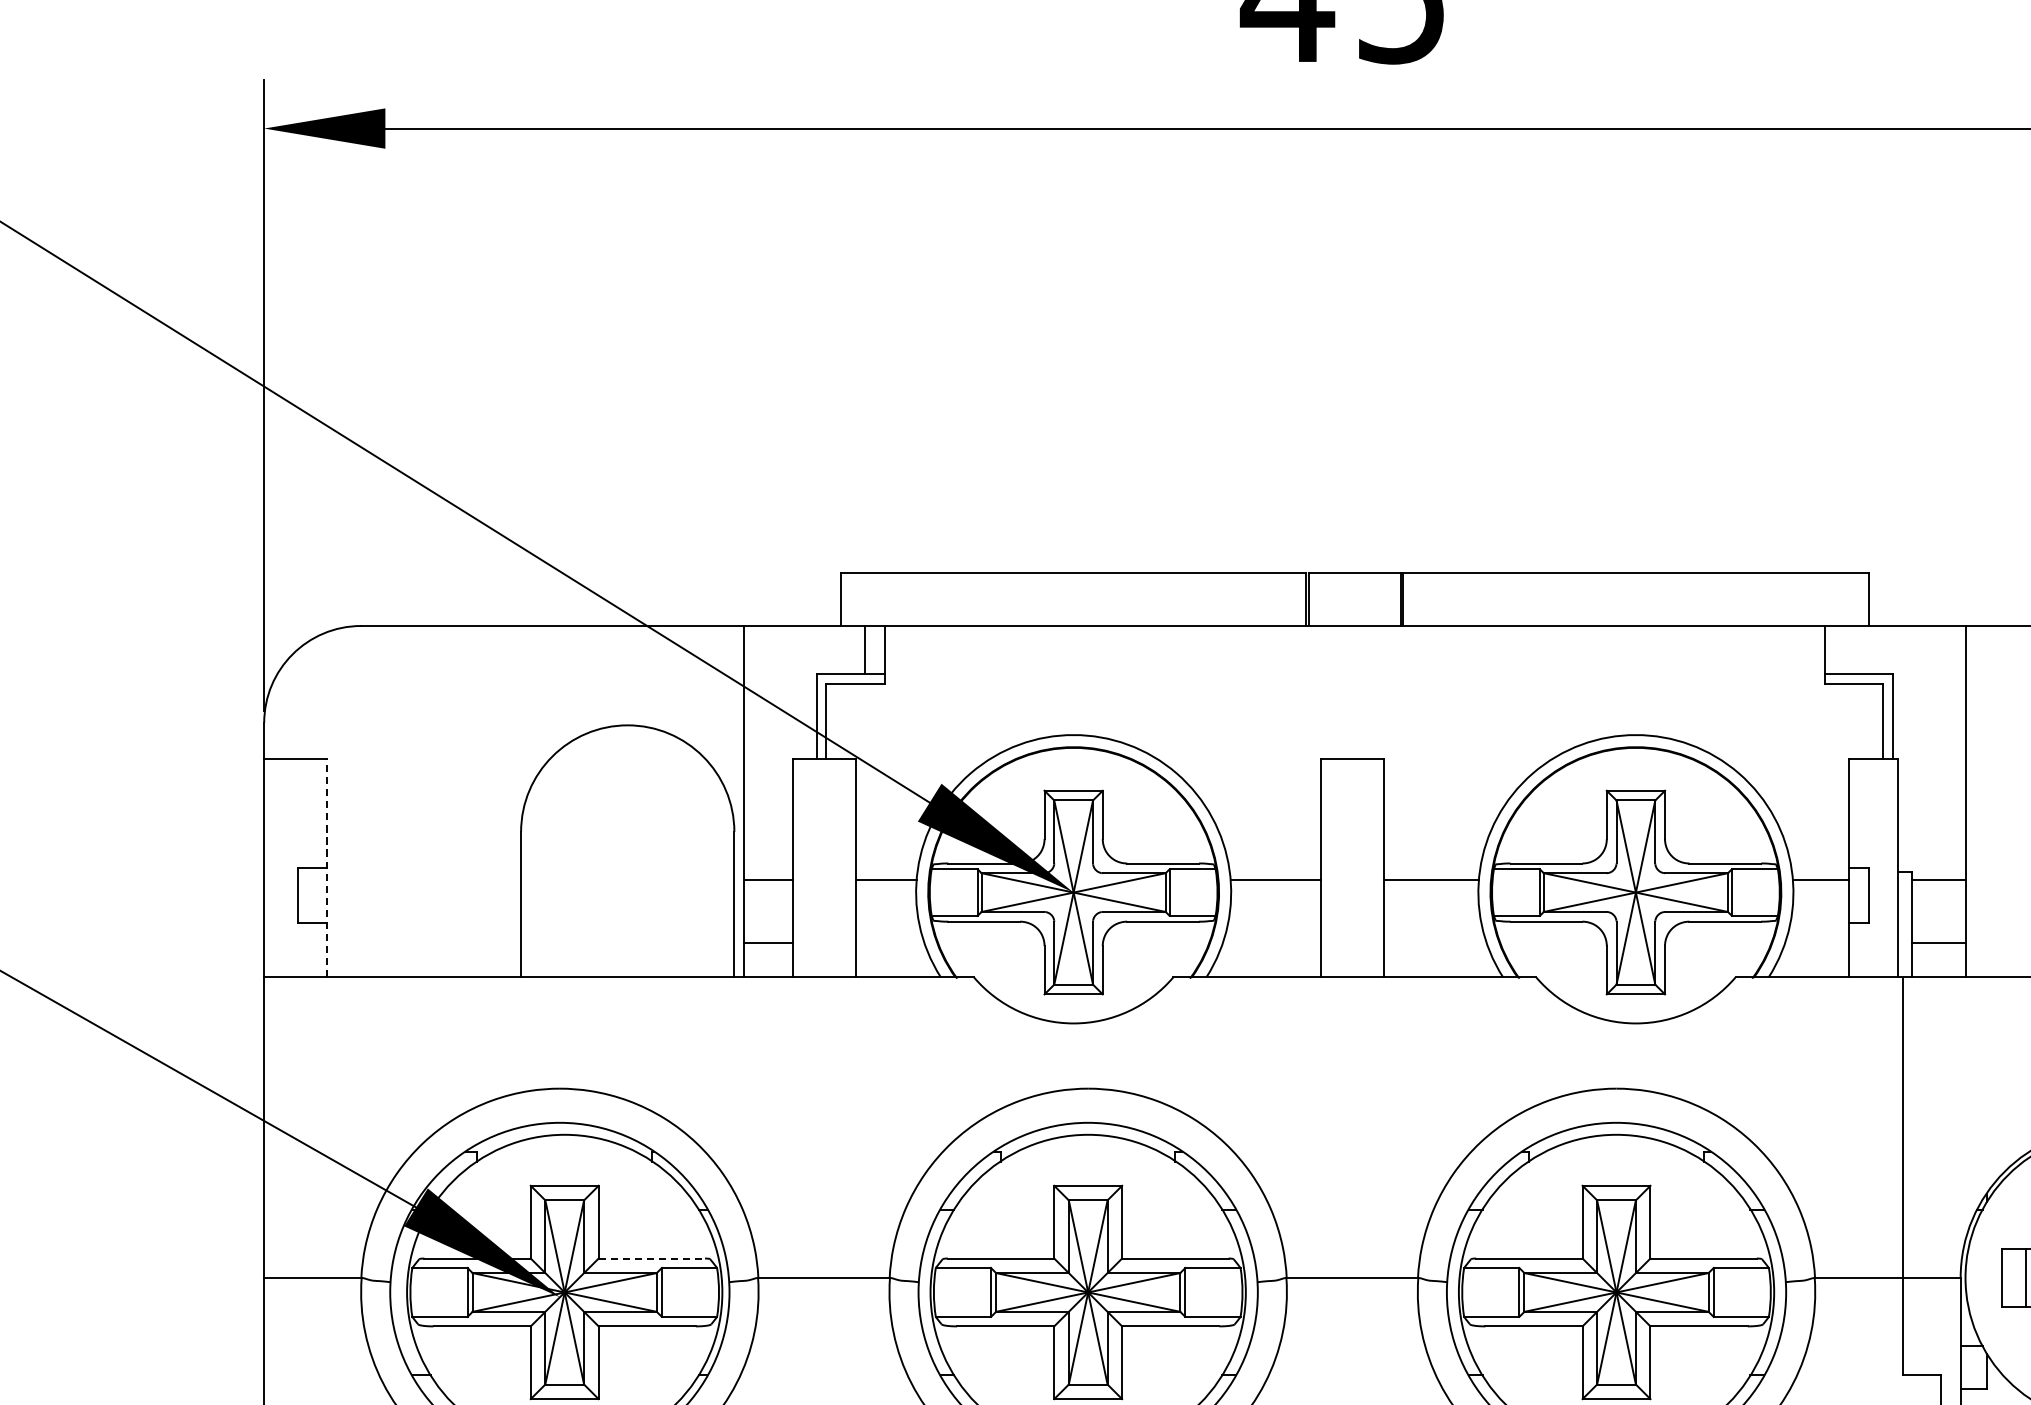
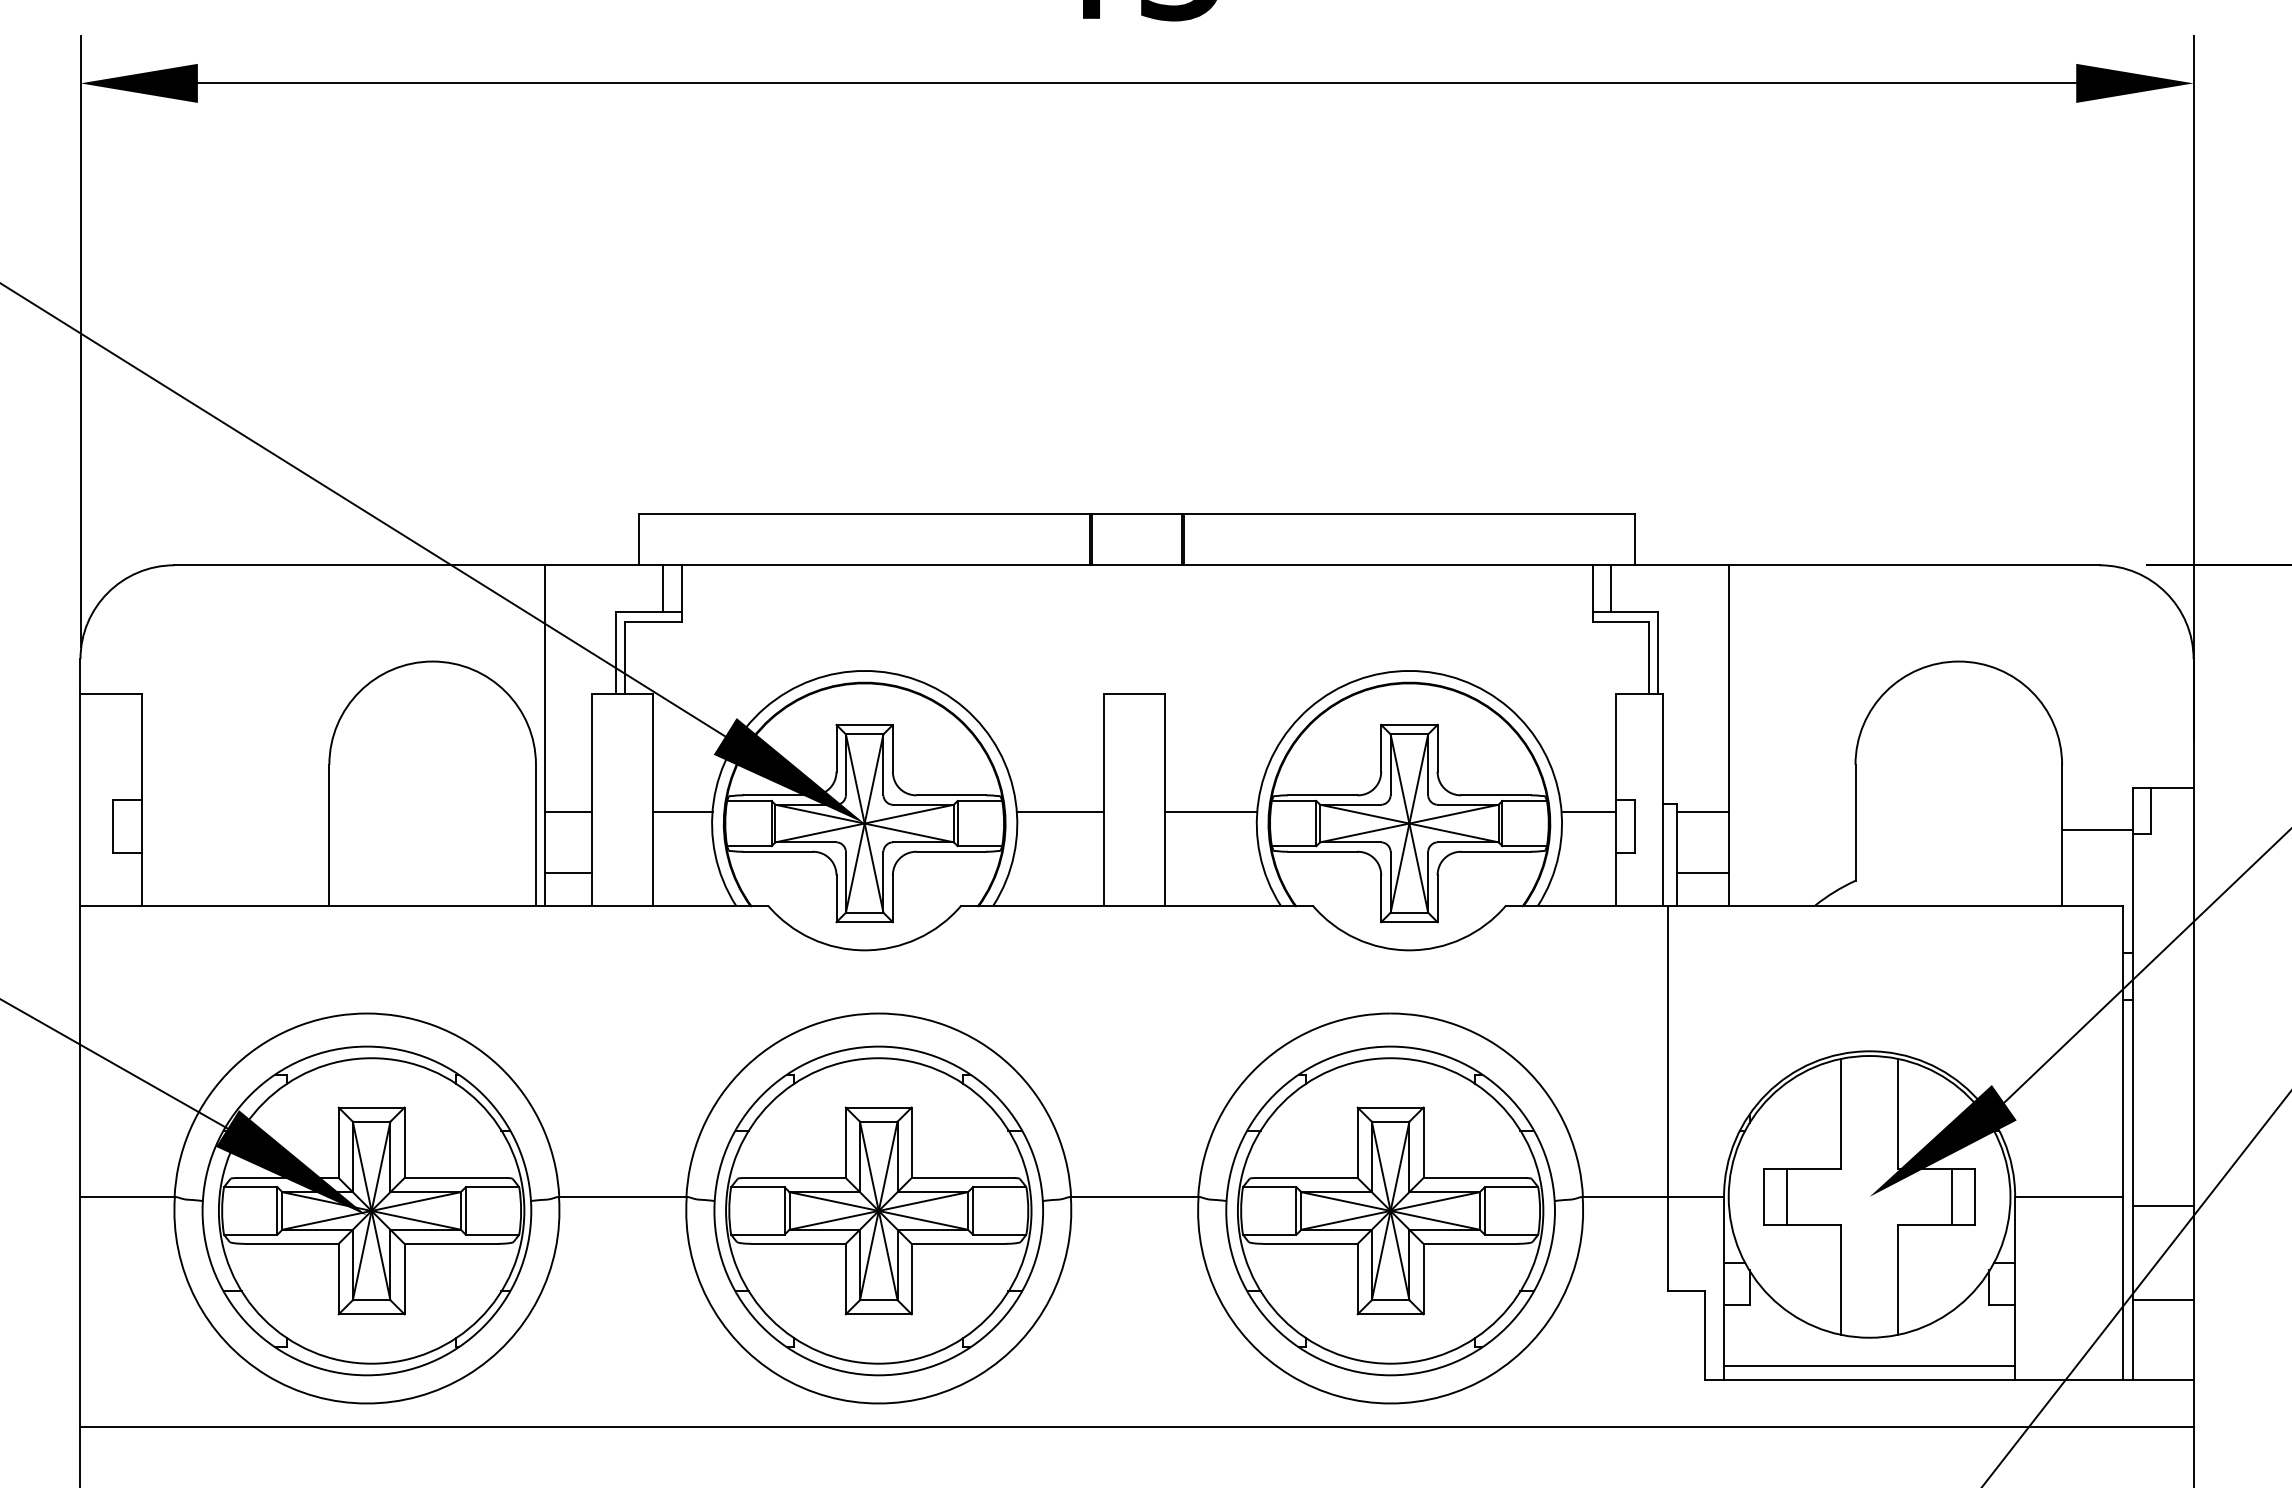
line: (1844, 649) -> (1611, 588), added
line: (327, 868) -> (141, 800), dashed -> solid
line: (652, 1258) -> (456, 1178), dashed -> solid

